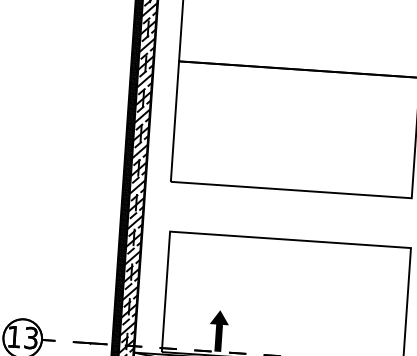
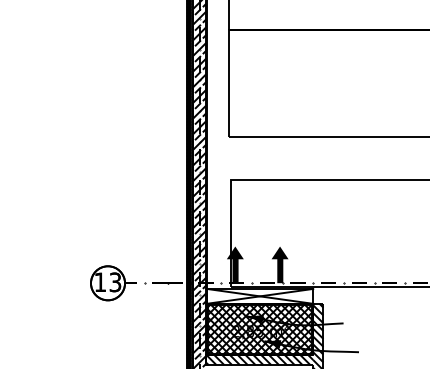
fill: (167, 327) -> (234, 264), added

